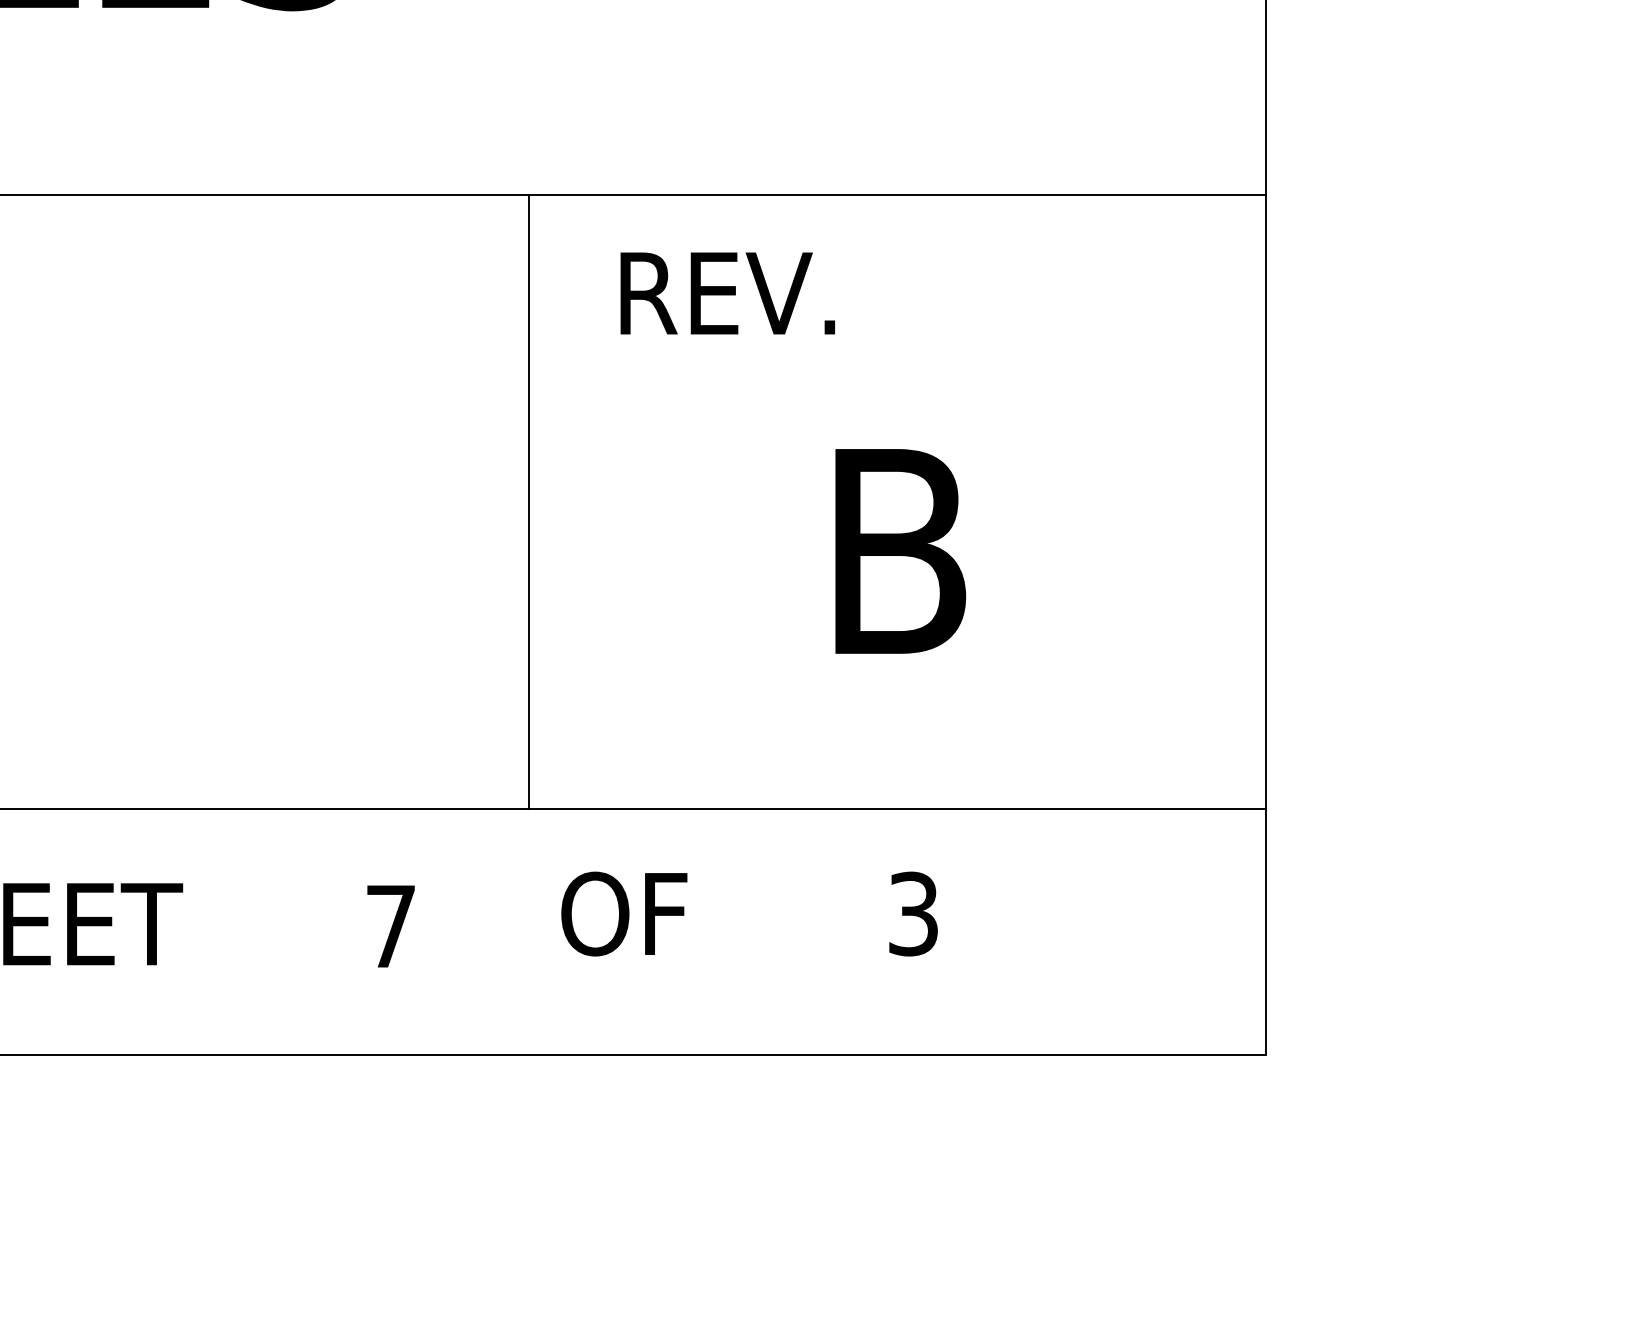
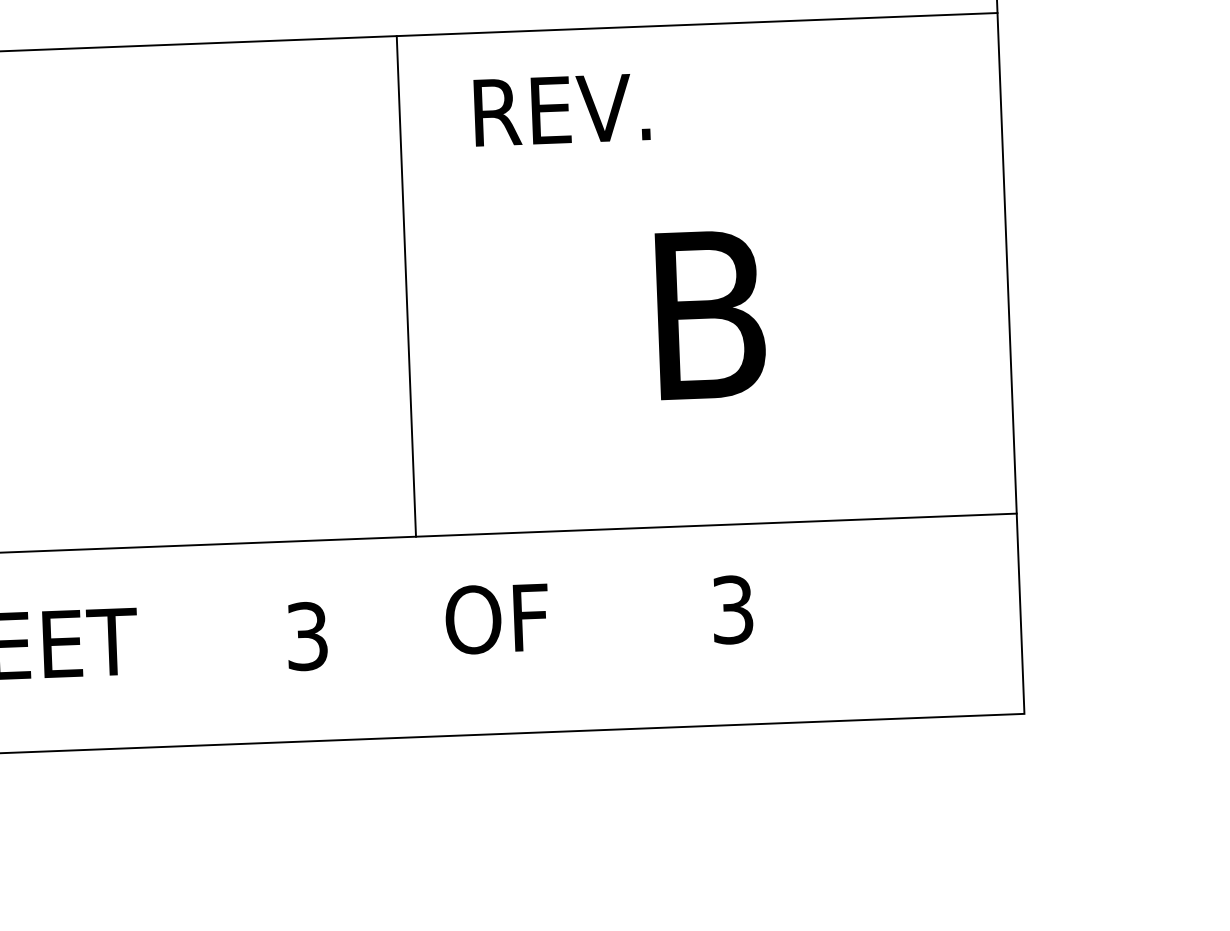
text: (390, 926) -> (306, 636), 7 -> 3

